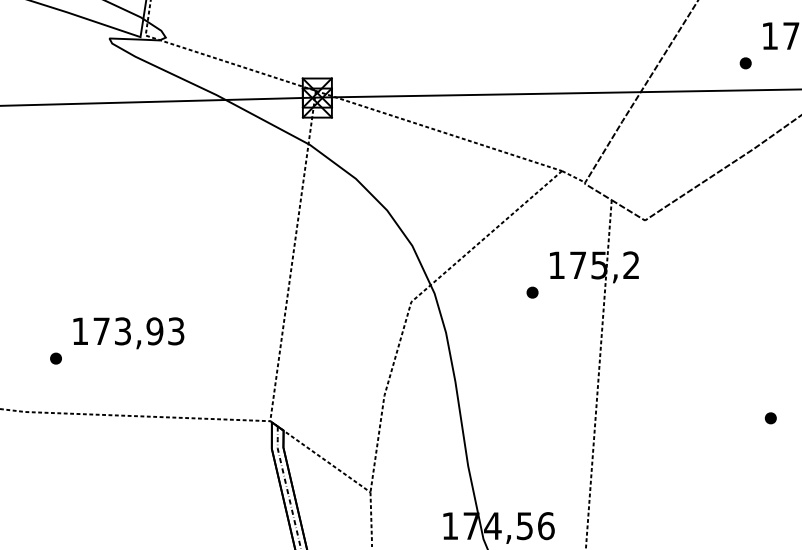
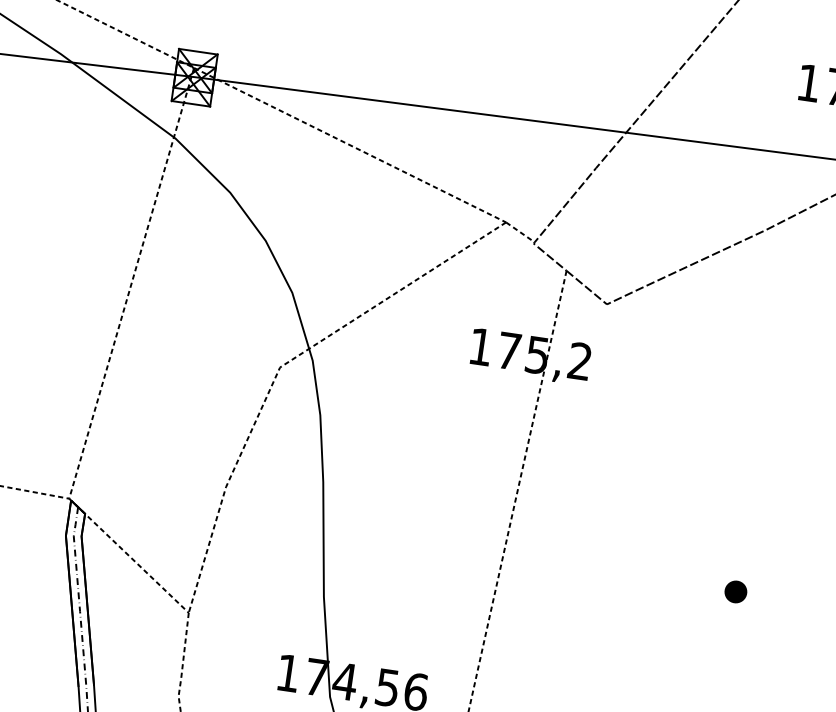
part: (745, 63) -> (771, 114), removed
part: (532, 292) -> (443, 378), removed
part: (770, 418) -> (735, 592), size x1.4

